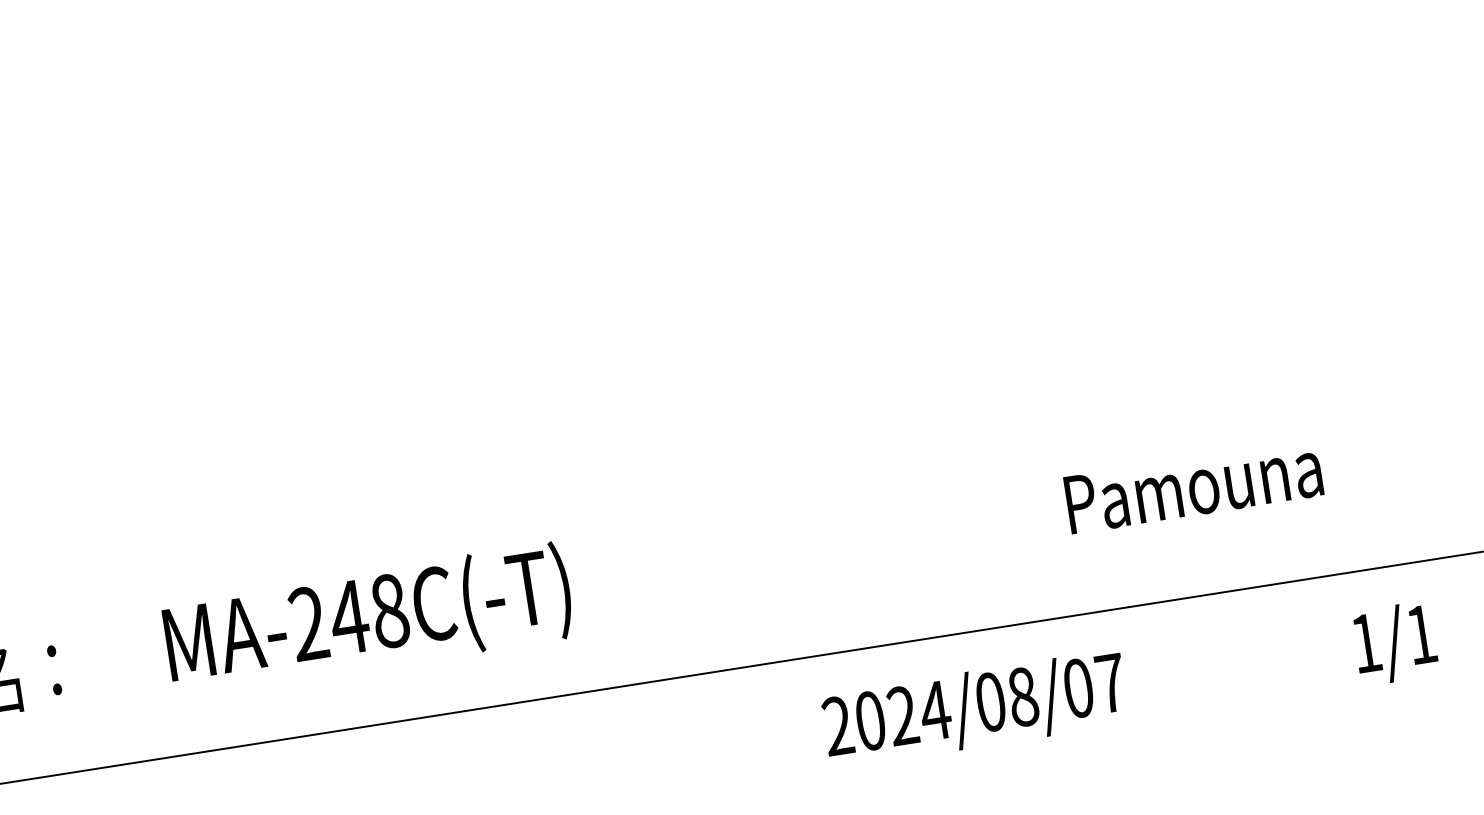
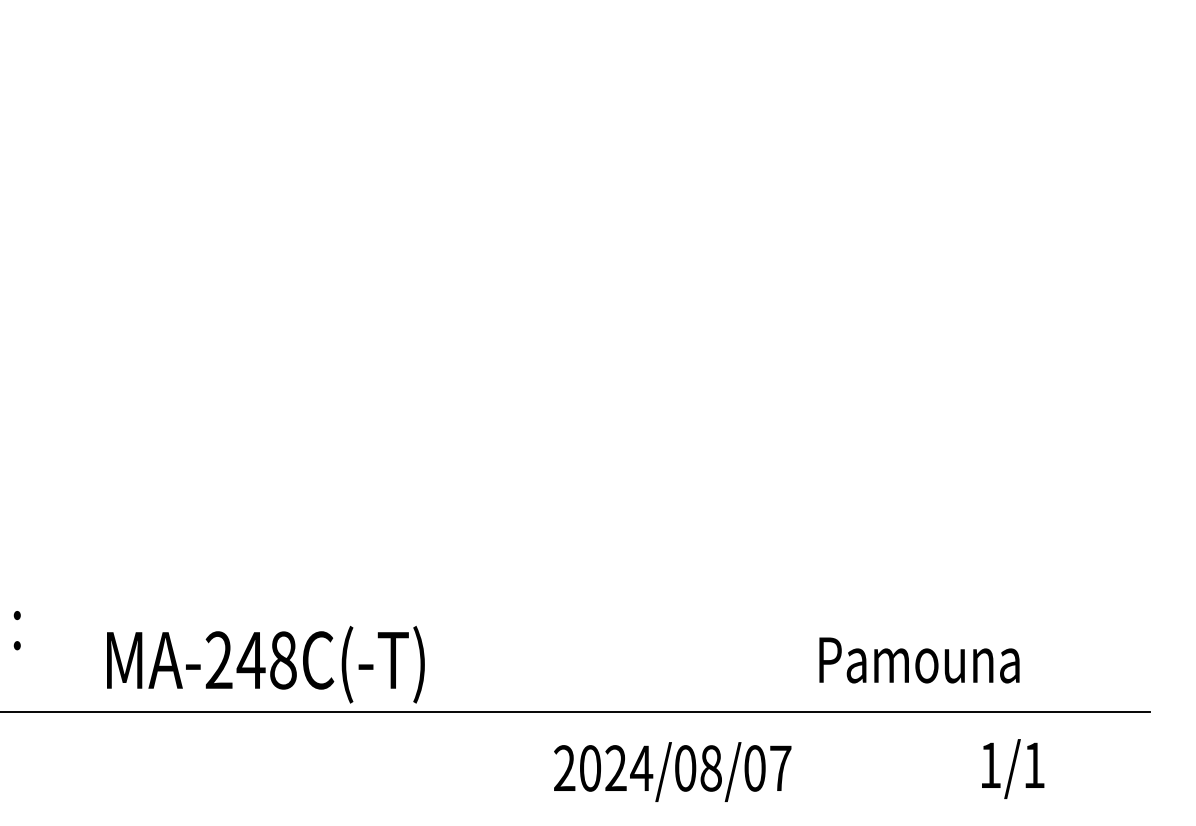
text: (1193, 486) -> (919, 660), moved
text: (368, 619) -> (265, 664), moved
text: (1395, 642) -> (1013, 768), moved
text: (974, 708) -> (672, 771), moved

